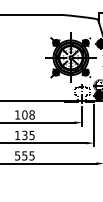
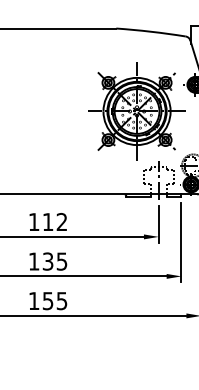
text: (28, 114) -> (55, 221), 108 -> 112
text: (17, 155) -> (33, 300), 555 -> 155

